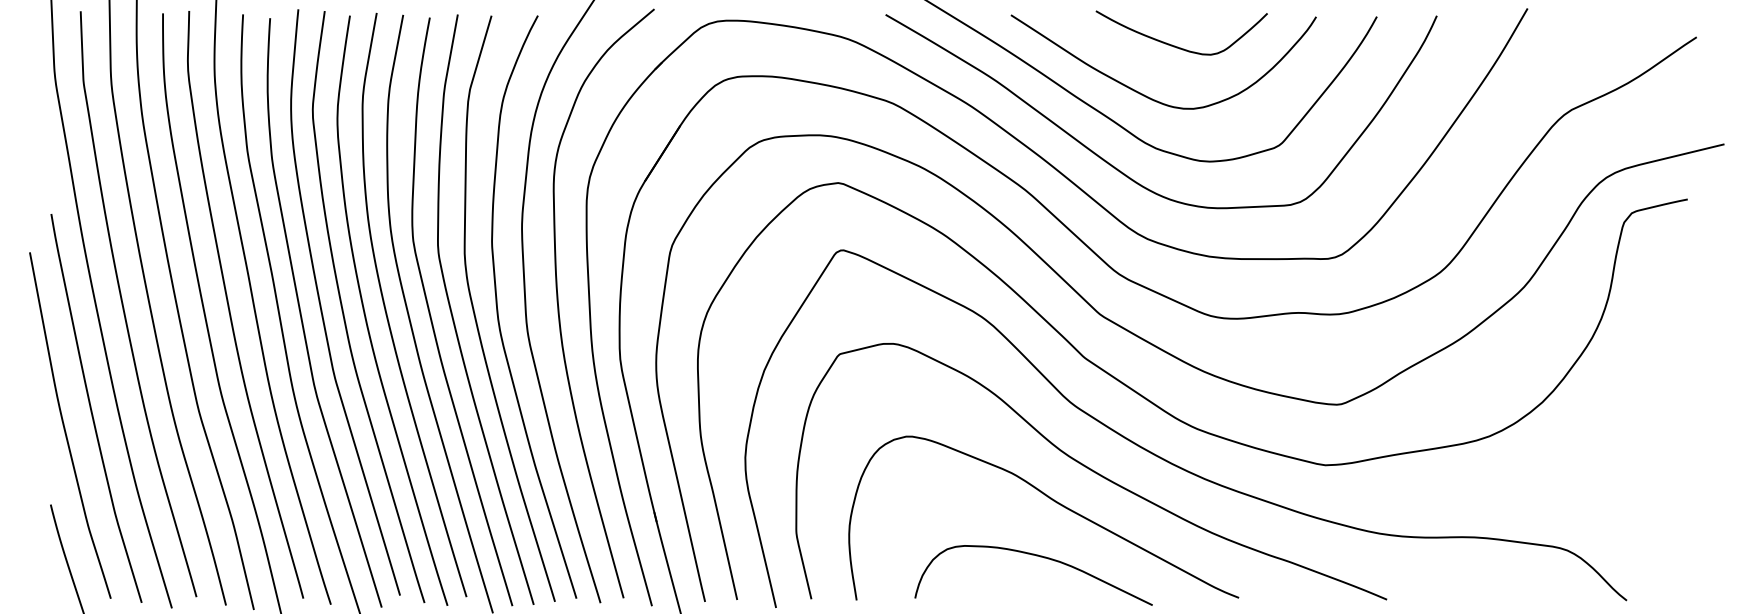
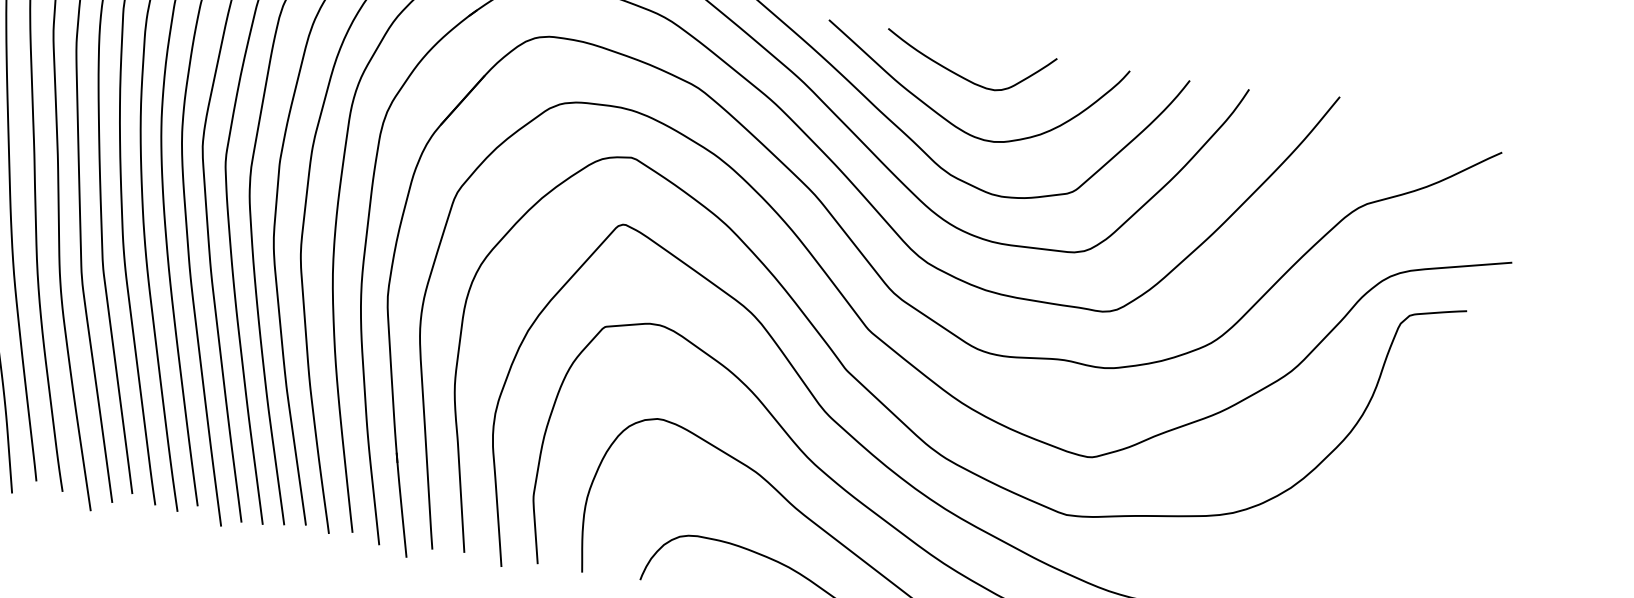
curve: (1175, 45) -> (961, 75), moved

